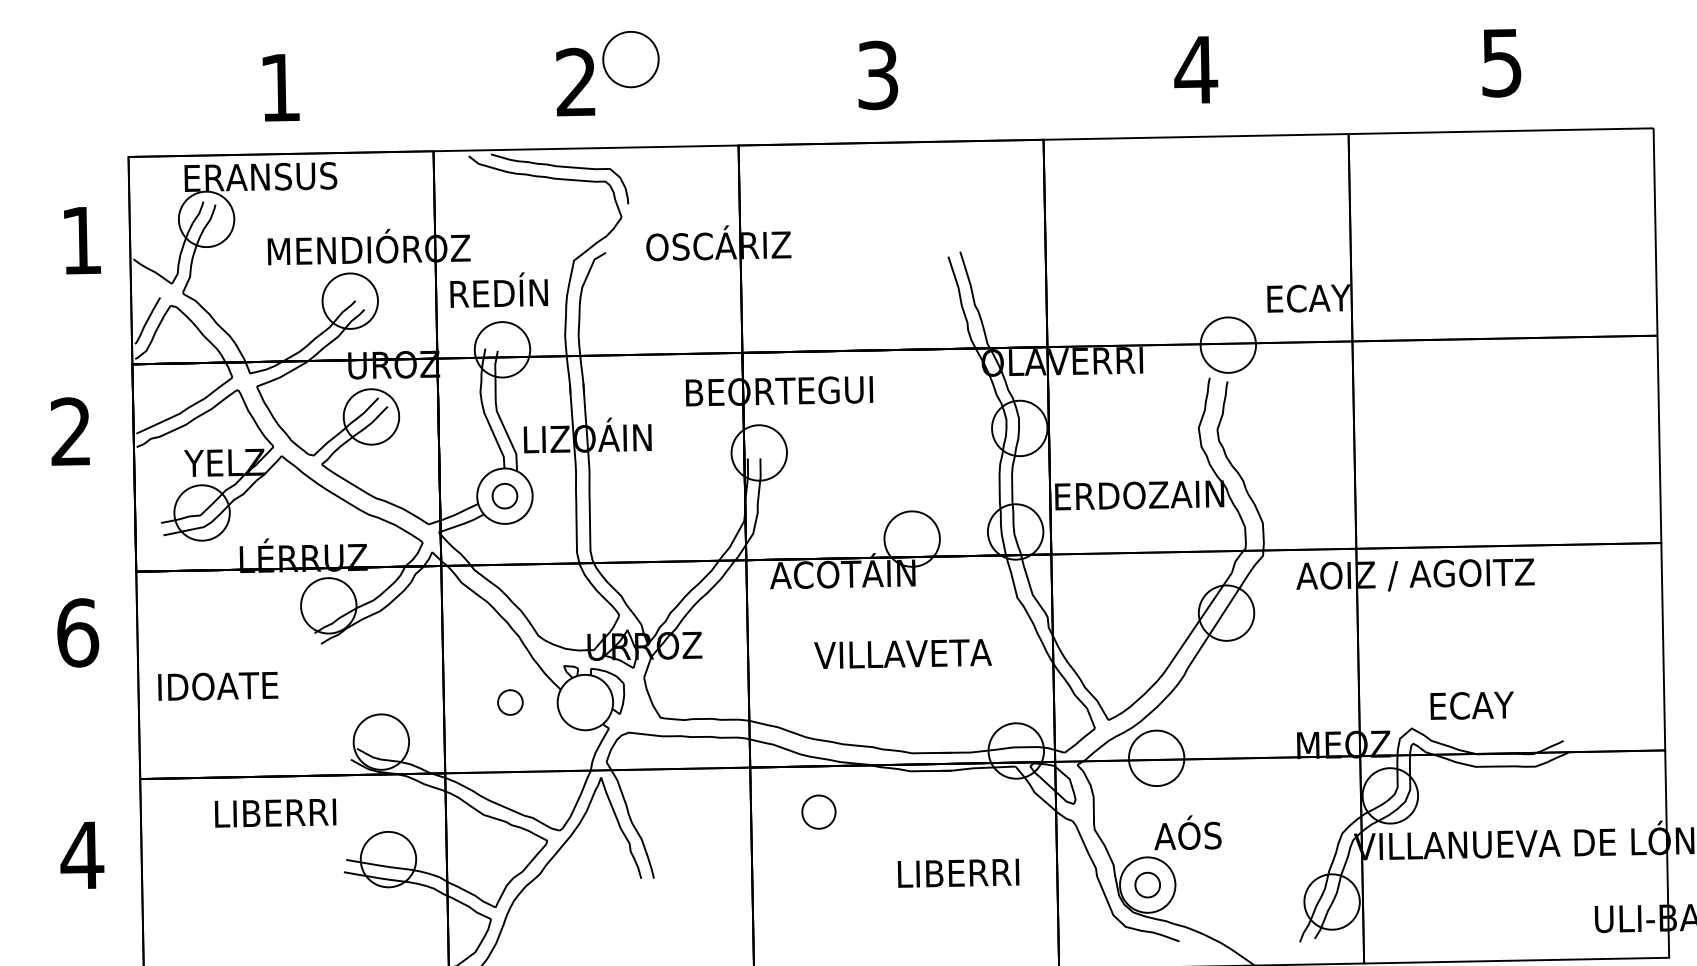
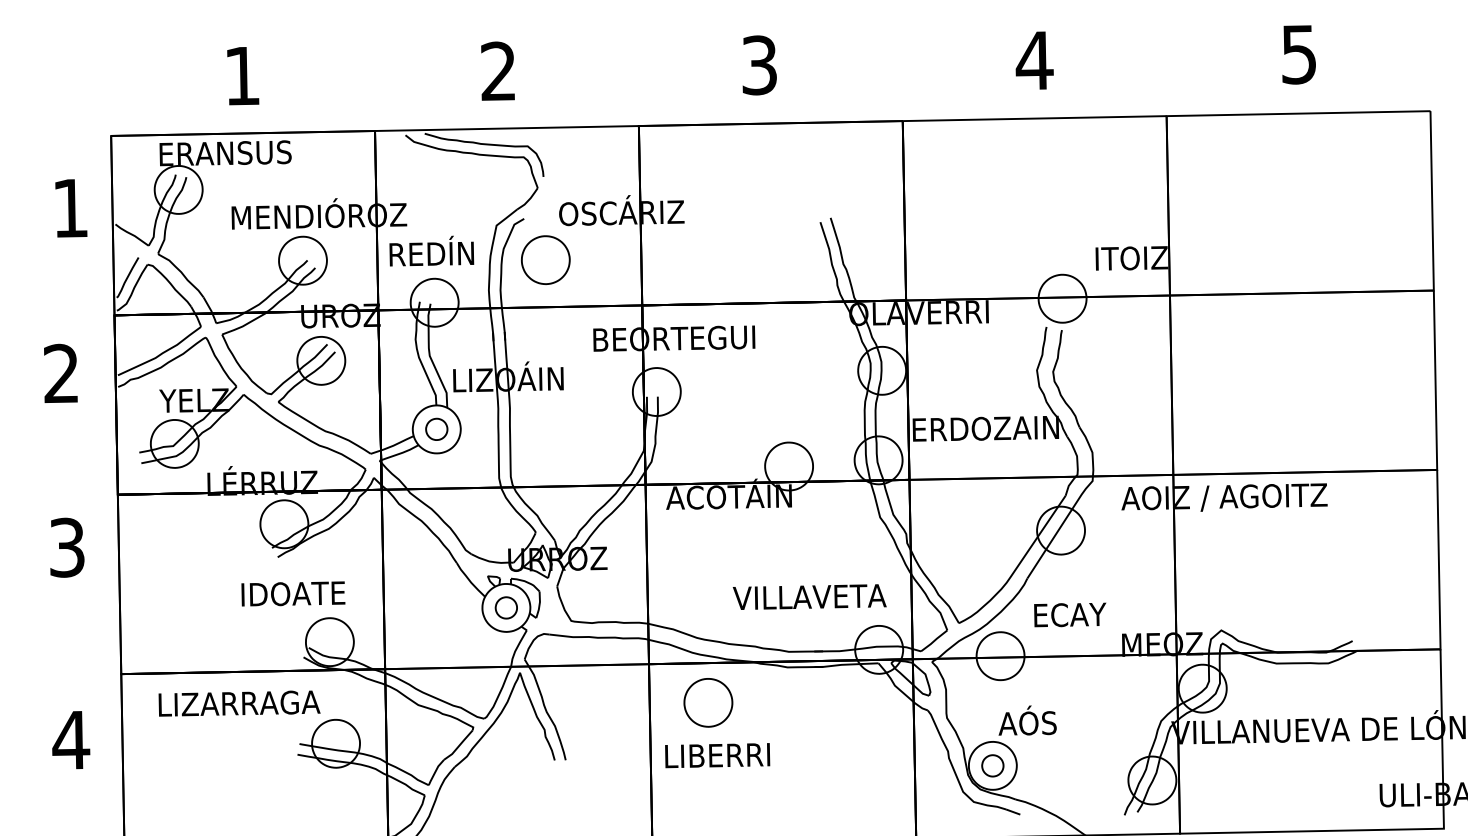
part: (630, 59) -> (545, 260), moved
text: (1308, 298) -> (1131, 258), ECAY -> ITOIZ
text: (78, 632) -> (67, 547), 6 -> 3
text: (902, 653) -> (809, 596), moved
text: (218, 685) -> (293, 593), moved
part: (510, 702) -> (506, 607), moved
text: (1471, 705) -> (1069, 614), moved
part: (818, 811) -> (708, 702), size x1.67
text: (276, 813) -> (239, 703), LIBERRI -> LIZARRAGA
text: (958, 872) -> (717, 754), moved

